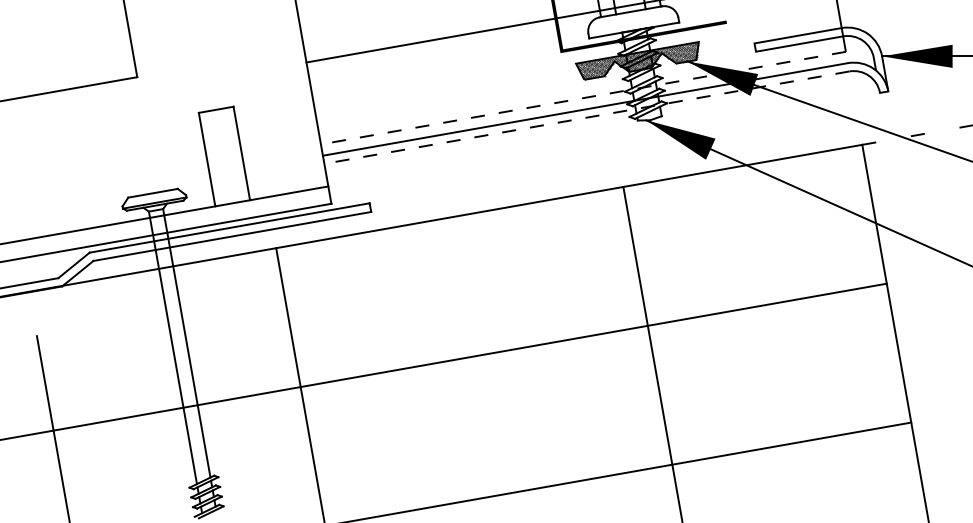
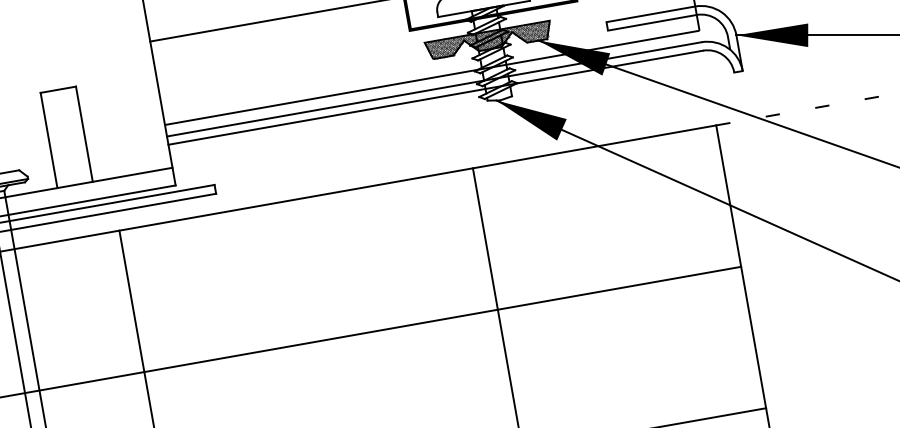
line: (583, 98) -> (432, 78), dashed -> solid
line: (586, 117) -> (435, 97), dashed -> solid

